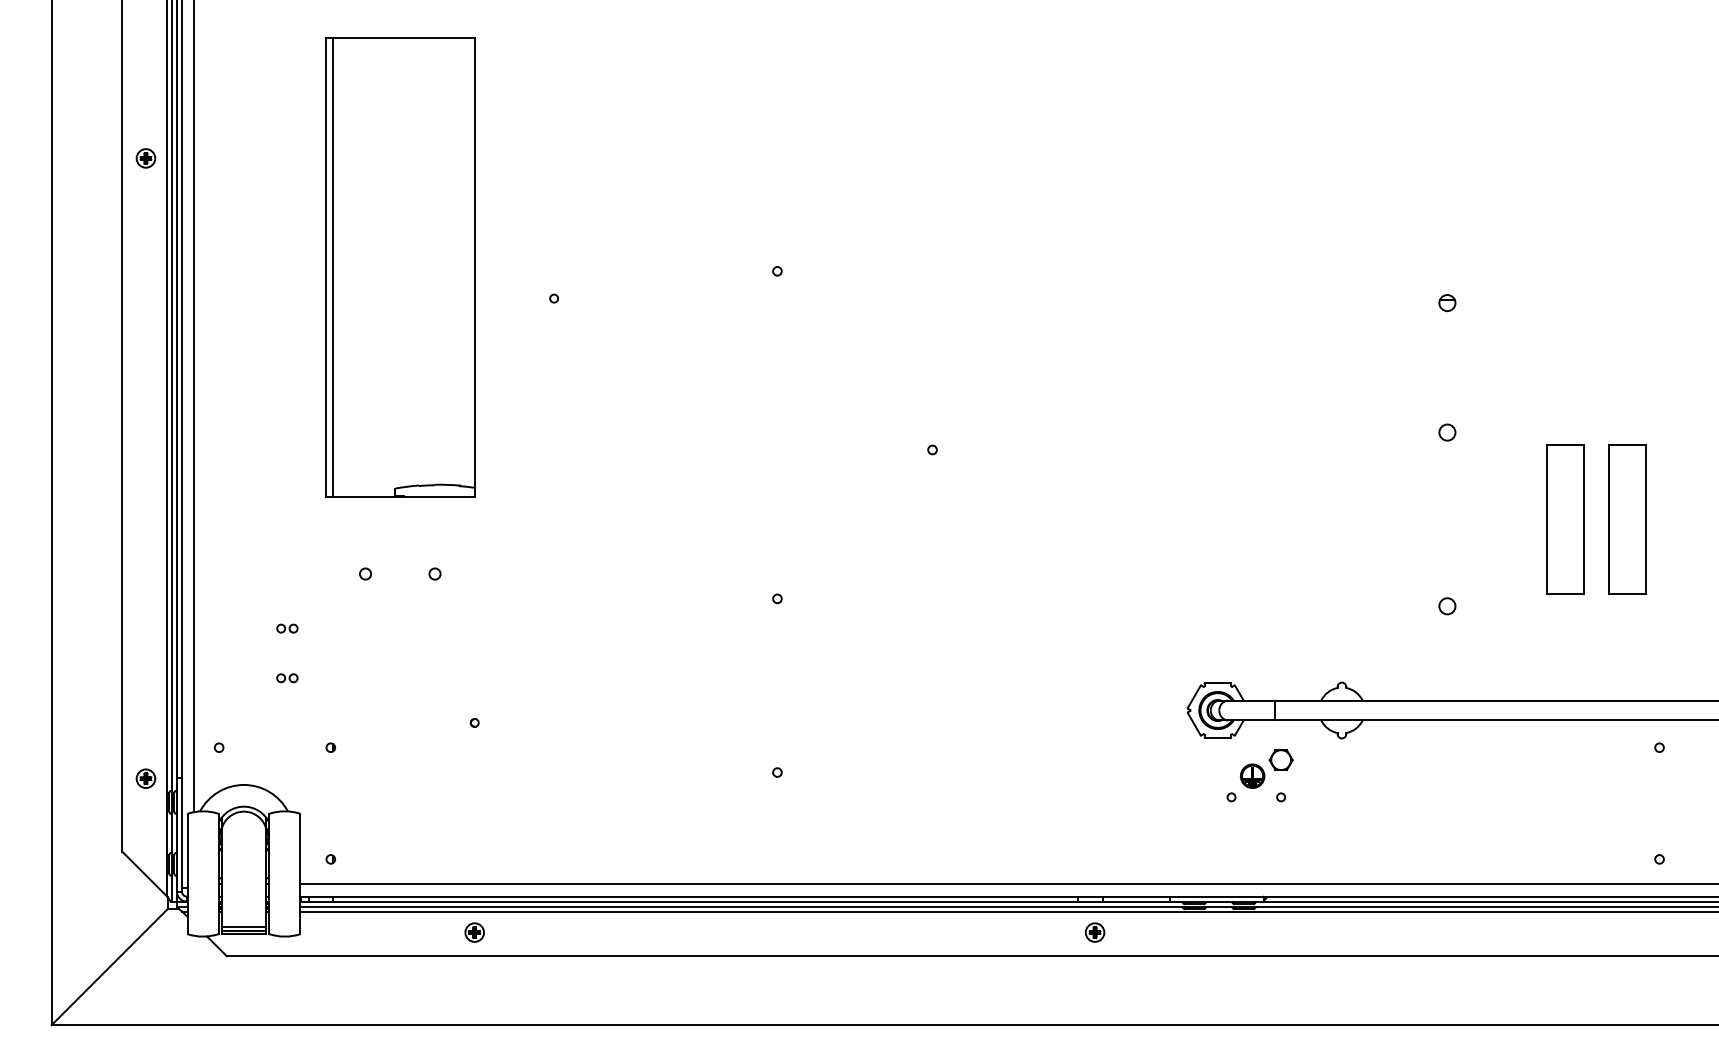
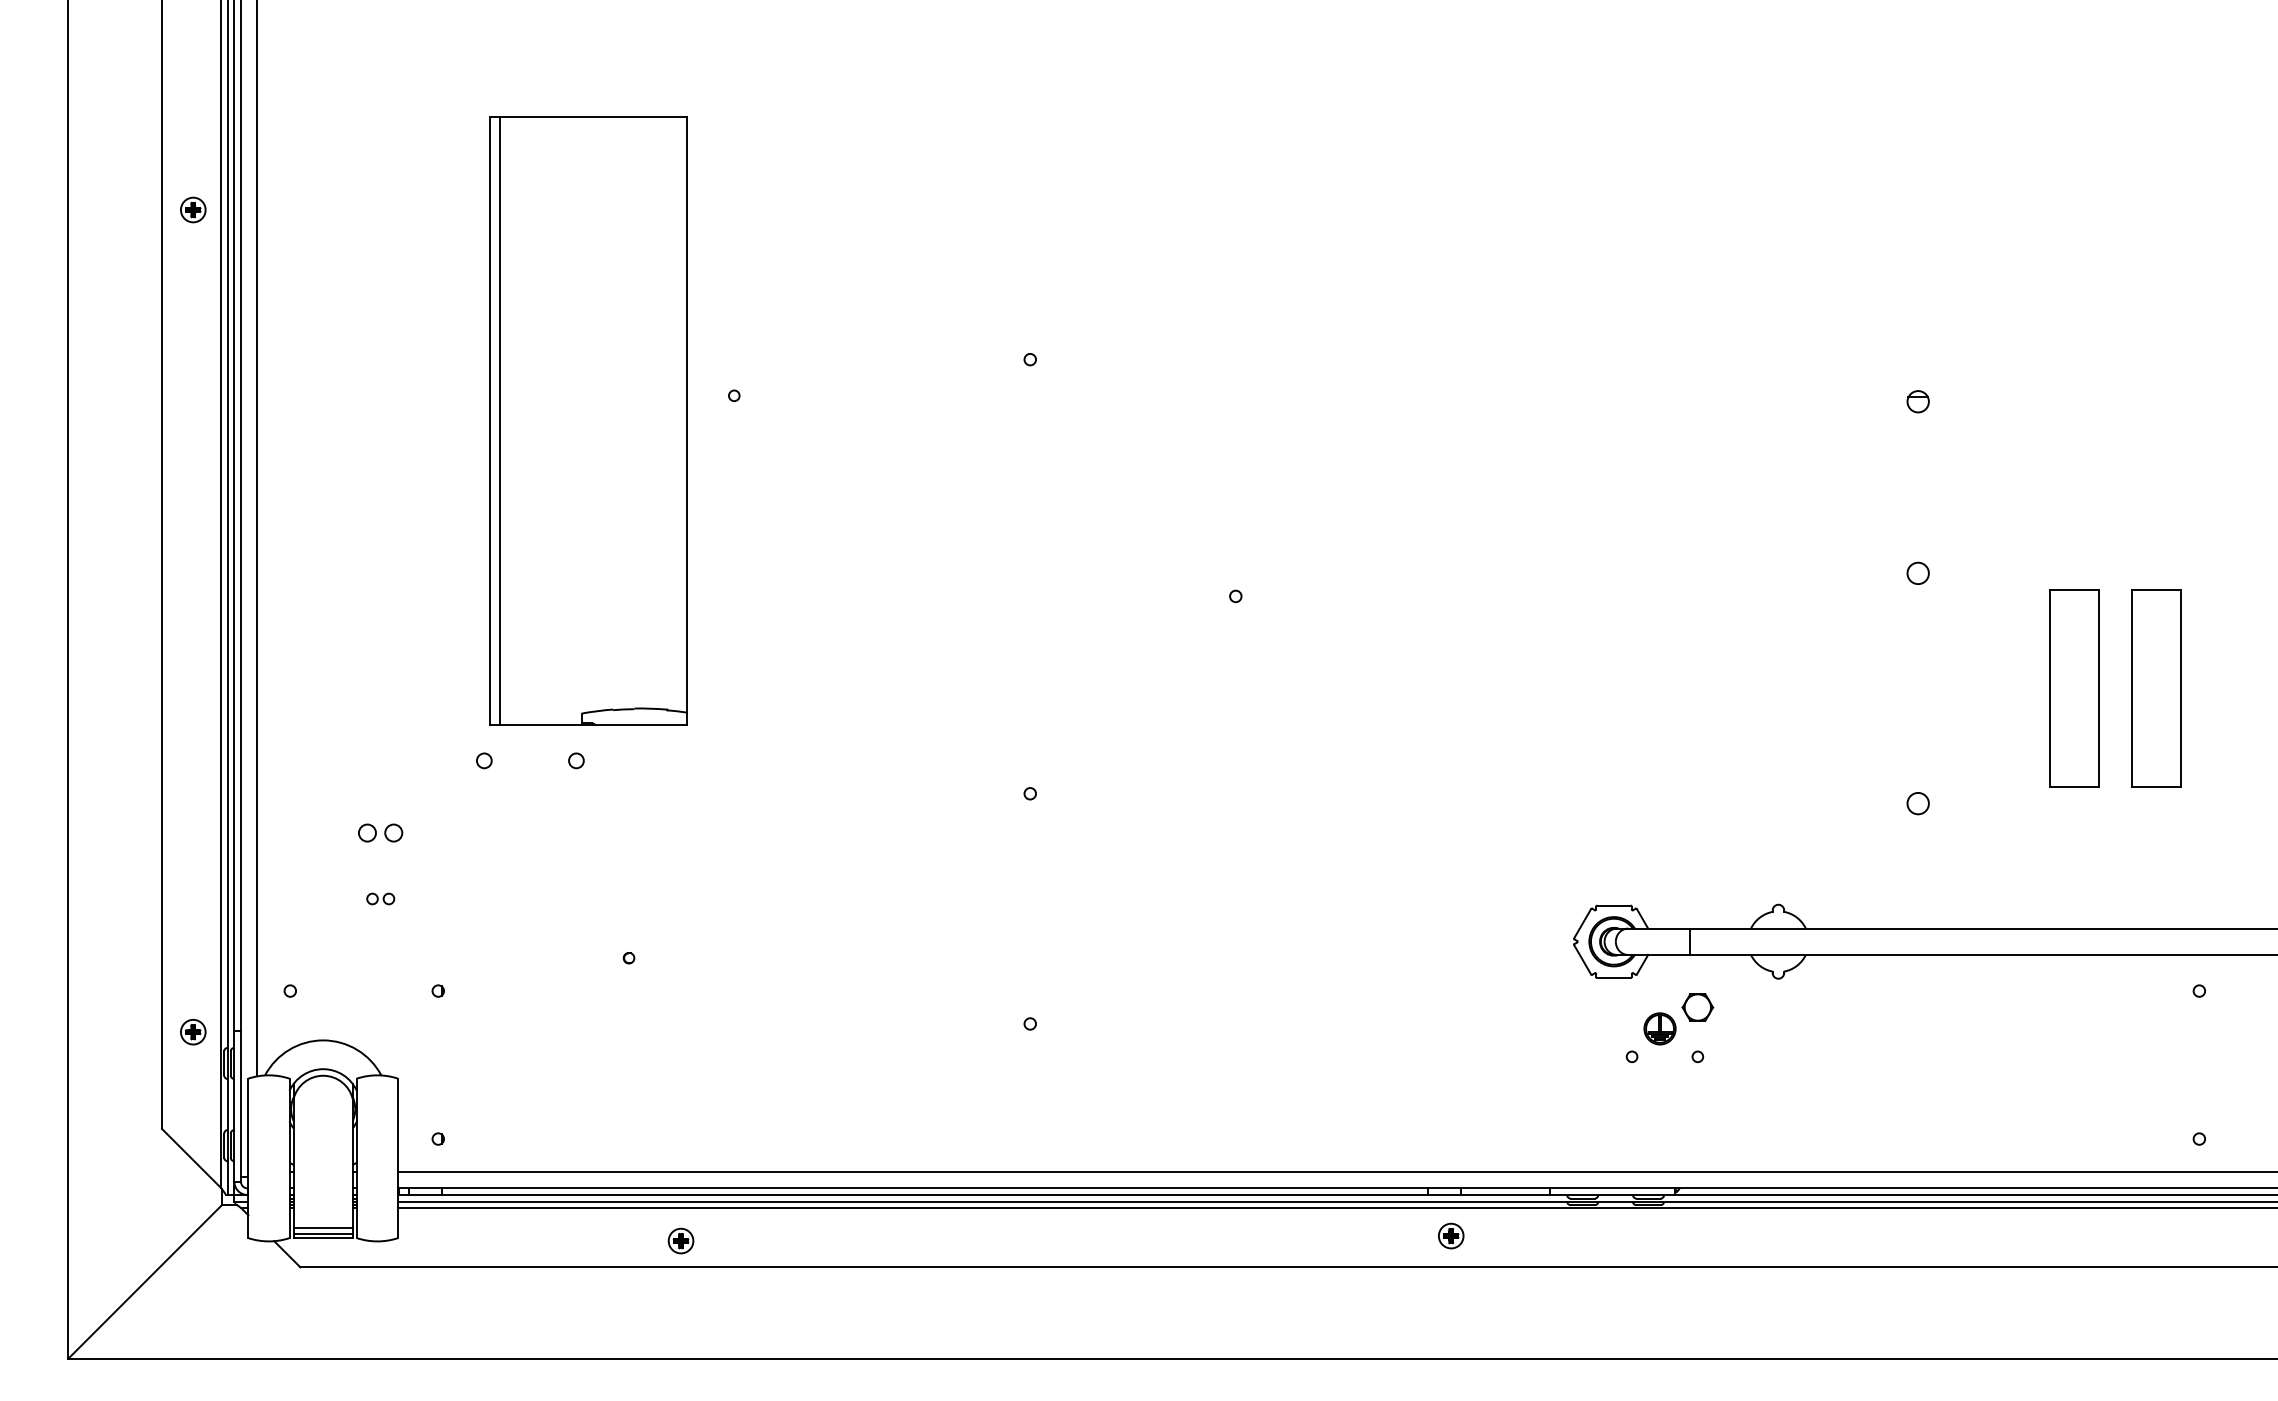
part: (400, 267) -> (588, 420), moved
part: (287, 628) -> (380, 833), size x1.6
part: (474, 932) -> (680, 1240), moved

